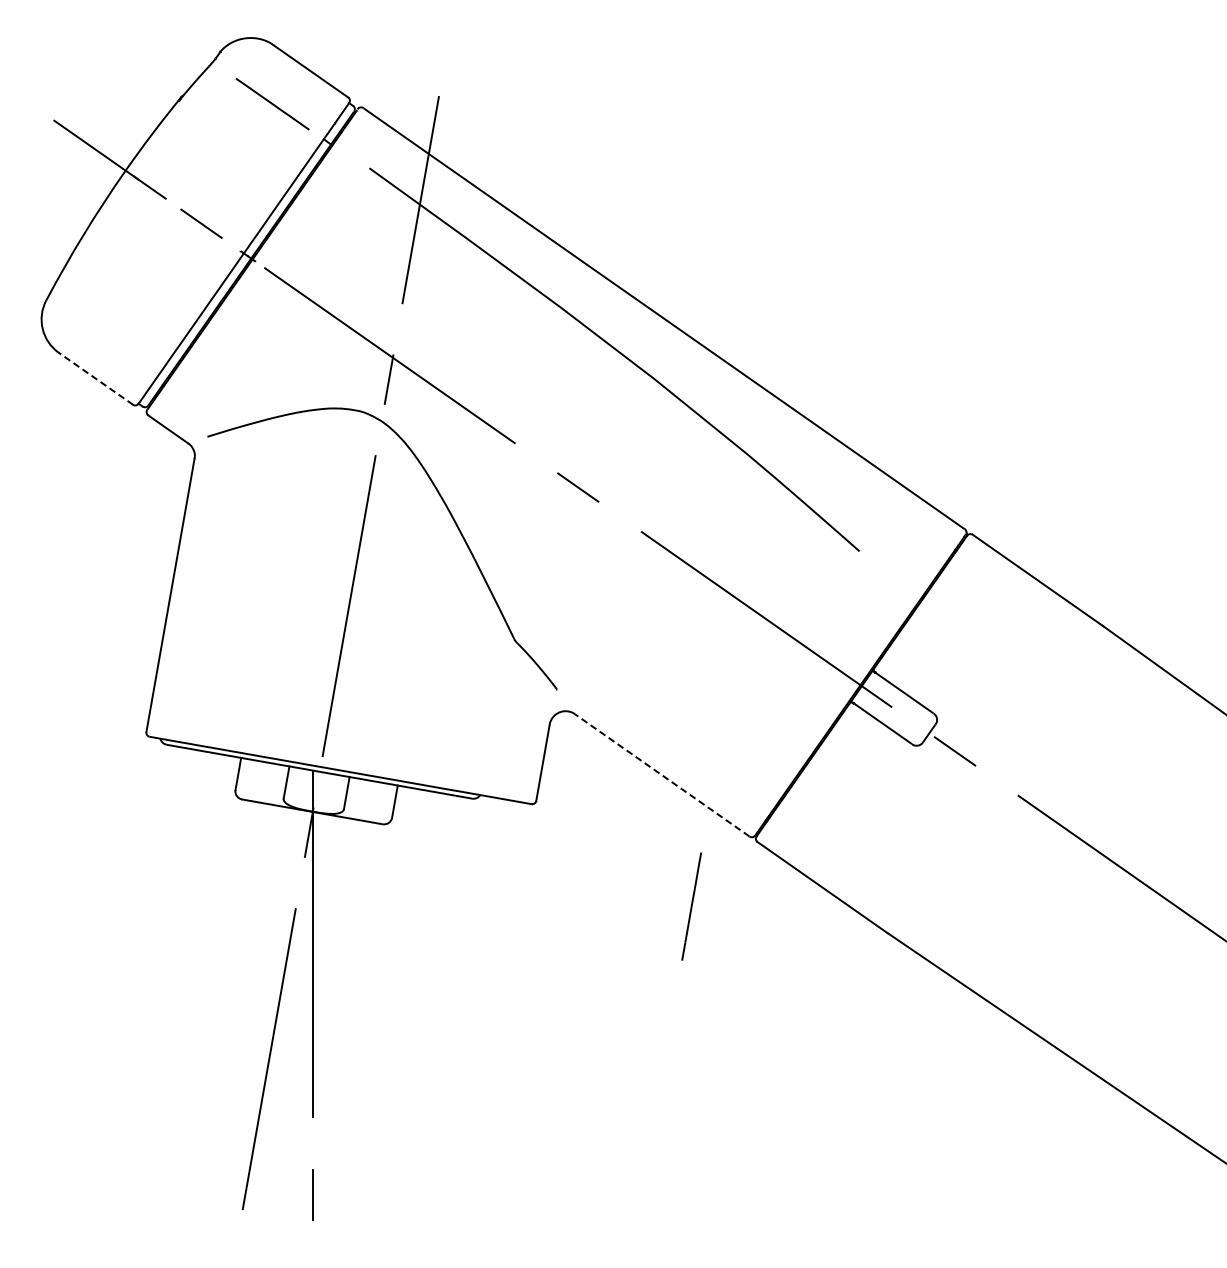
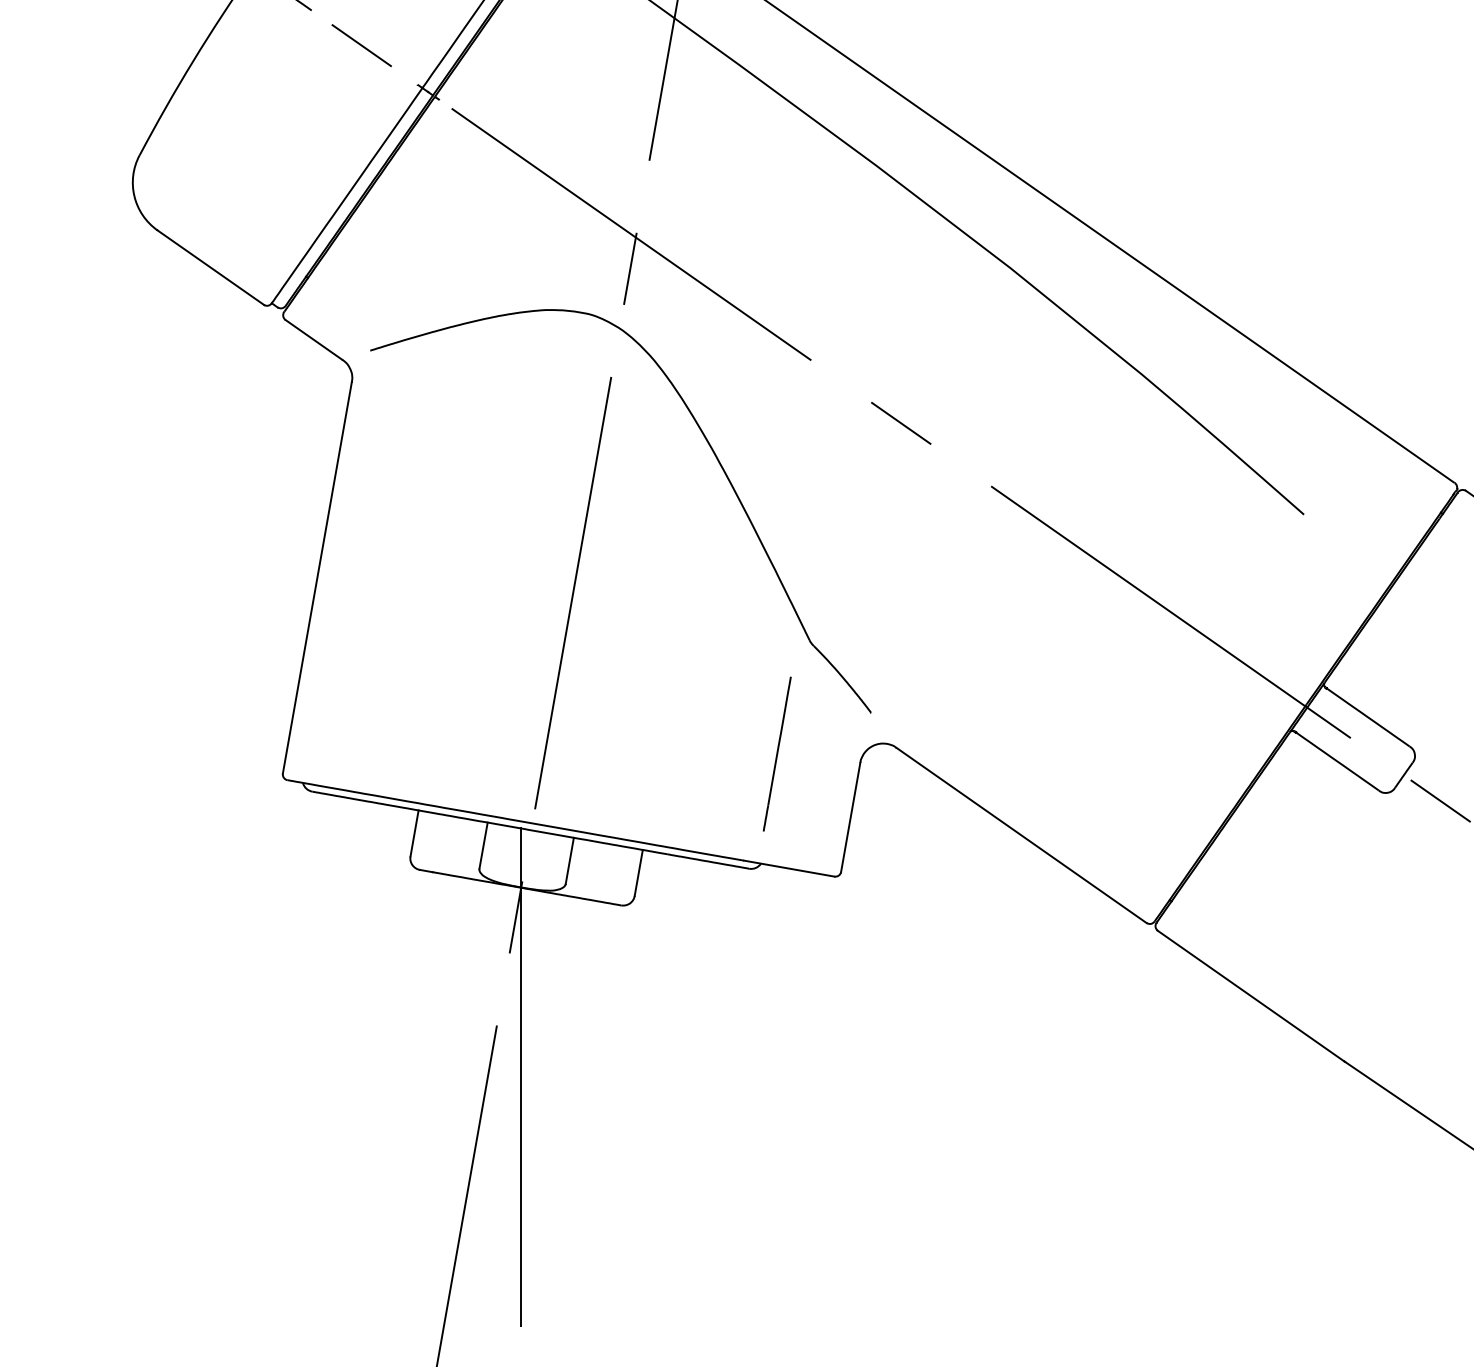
line: (96, 378) -> (211, 267), dashed -> solid
line: (661, 775) -> (1020, 835), dashed -> solid
line: (691, 906) -> (777, 753), moved

